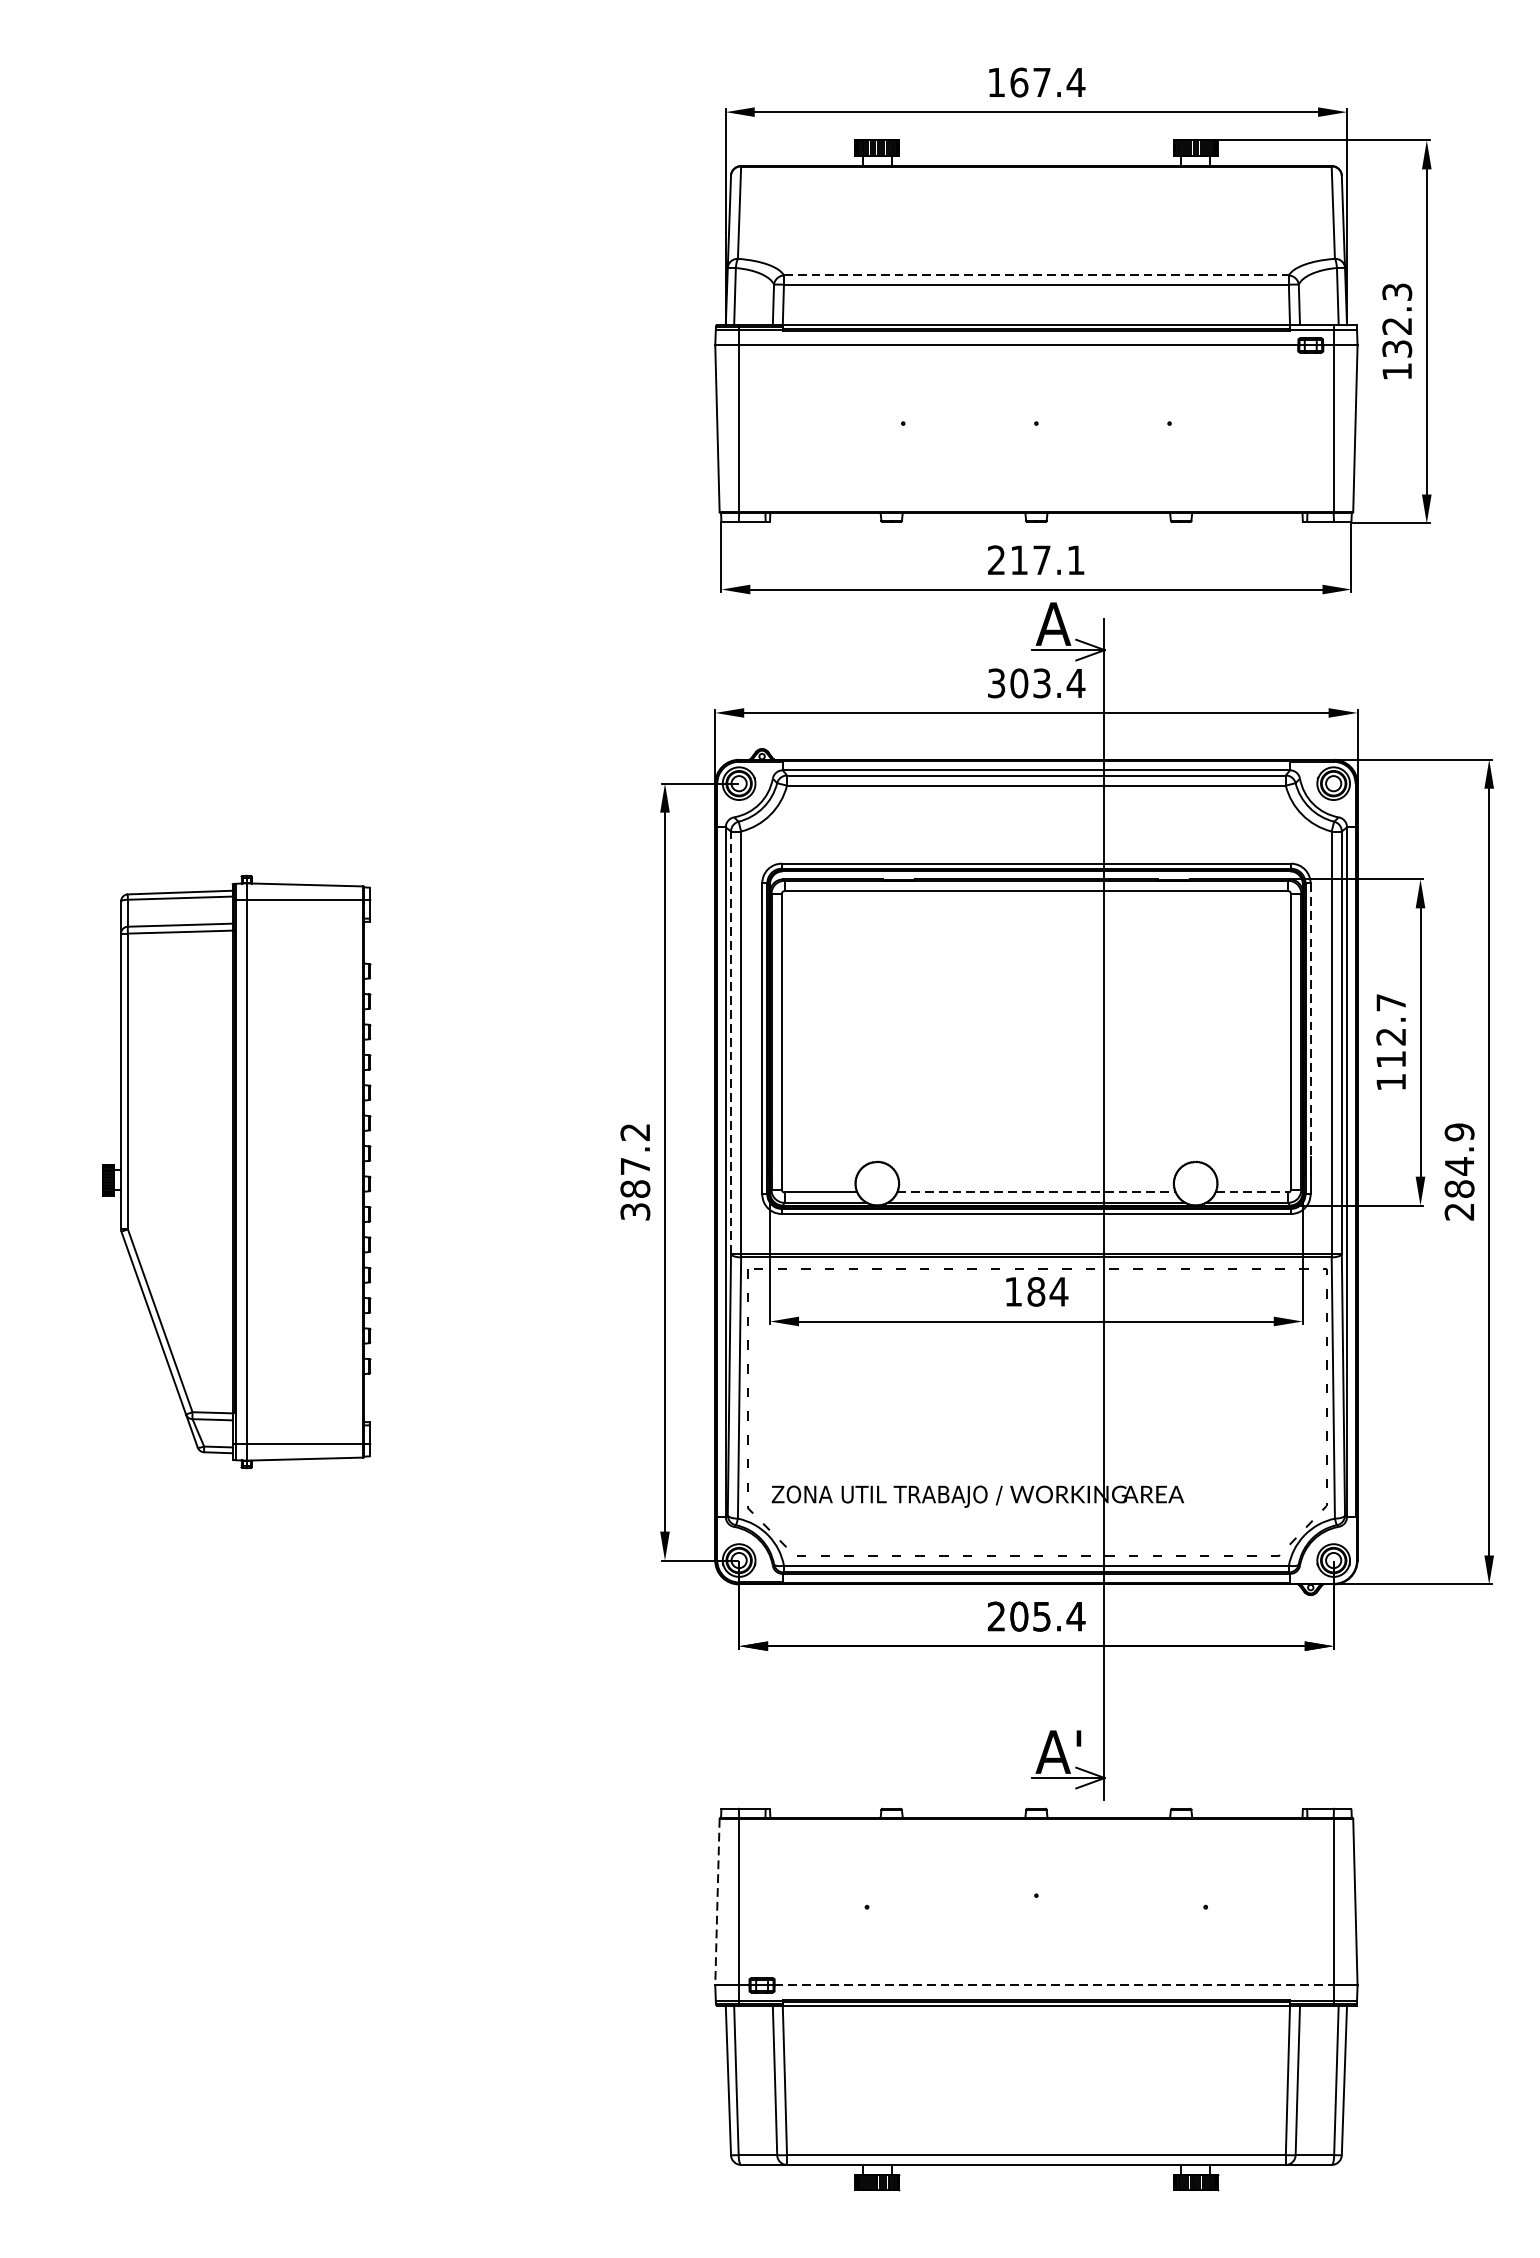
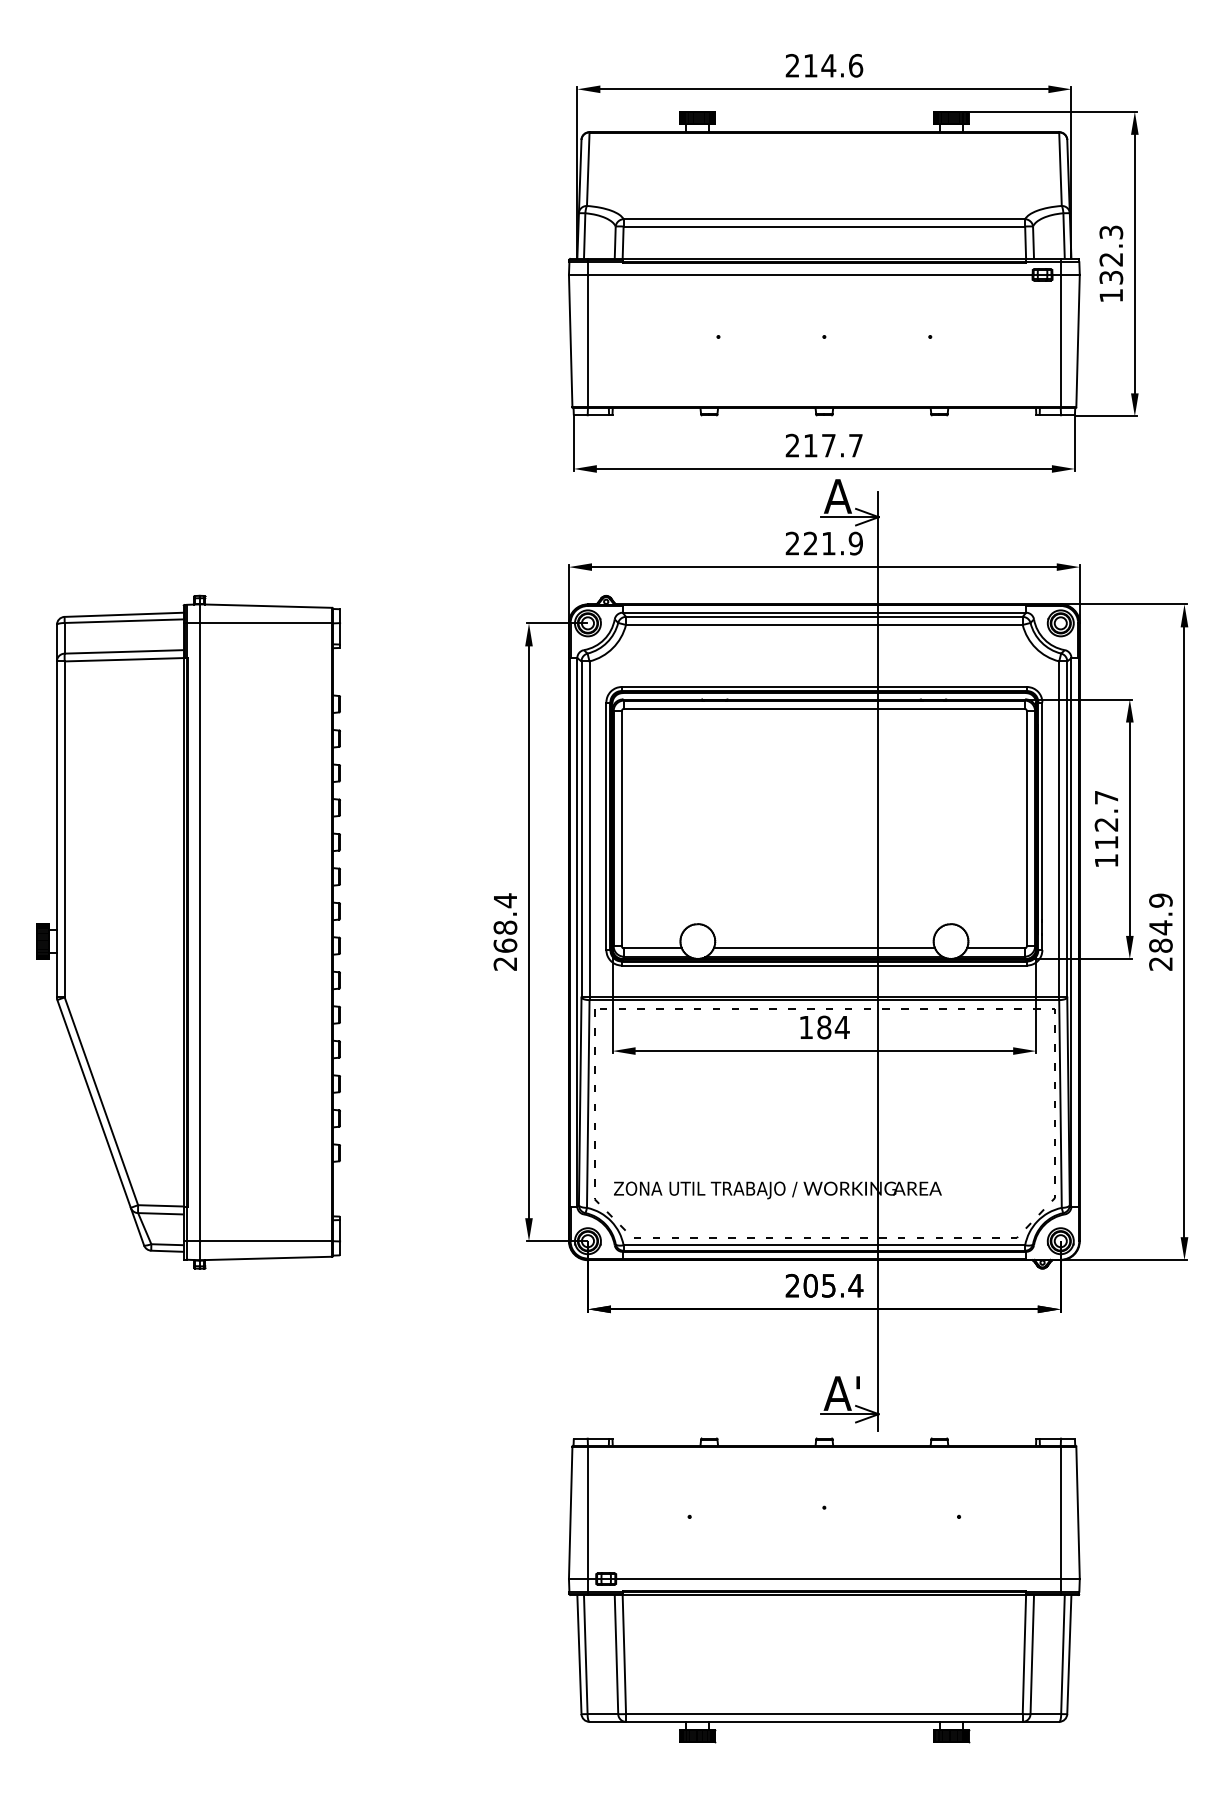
text: (1036, 82) -> (824, 65), 167.4 -> 214.6
line: (1036, 275) -> (824, 219), dashed -> solid
text: (1075, 560) -> (855, 445), 217.1 -> 217.7
text: (1036, 683) -> (824, 543), 303.4 -> 221.9
line: (1310, 1020) -> (1042, 811), dashed -> solid
line: (731, 1042) -> (581, 829), dashed -> solid
part: (236, 1171) -> (188, 931), size x1.43
text: (635, 1171) -> (505, 931), 387.2 -> 268.4
line: (1036, 1192) -> (824, 948), dashed -> solid
line: (1251, 1192) -> (995, 948), dashed -> solid
line: (717, 1902) -> (570, 1513), dashed -> solid
line: (1055, 1985) -> (839, 1579), dashed -> solid

